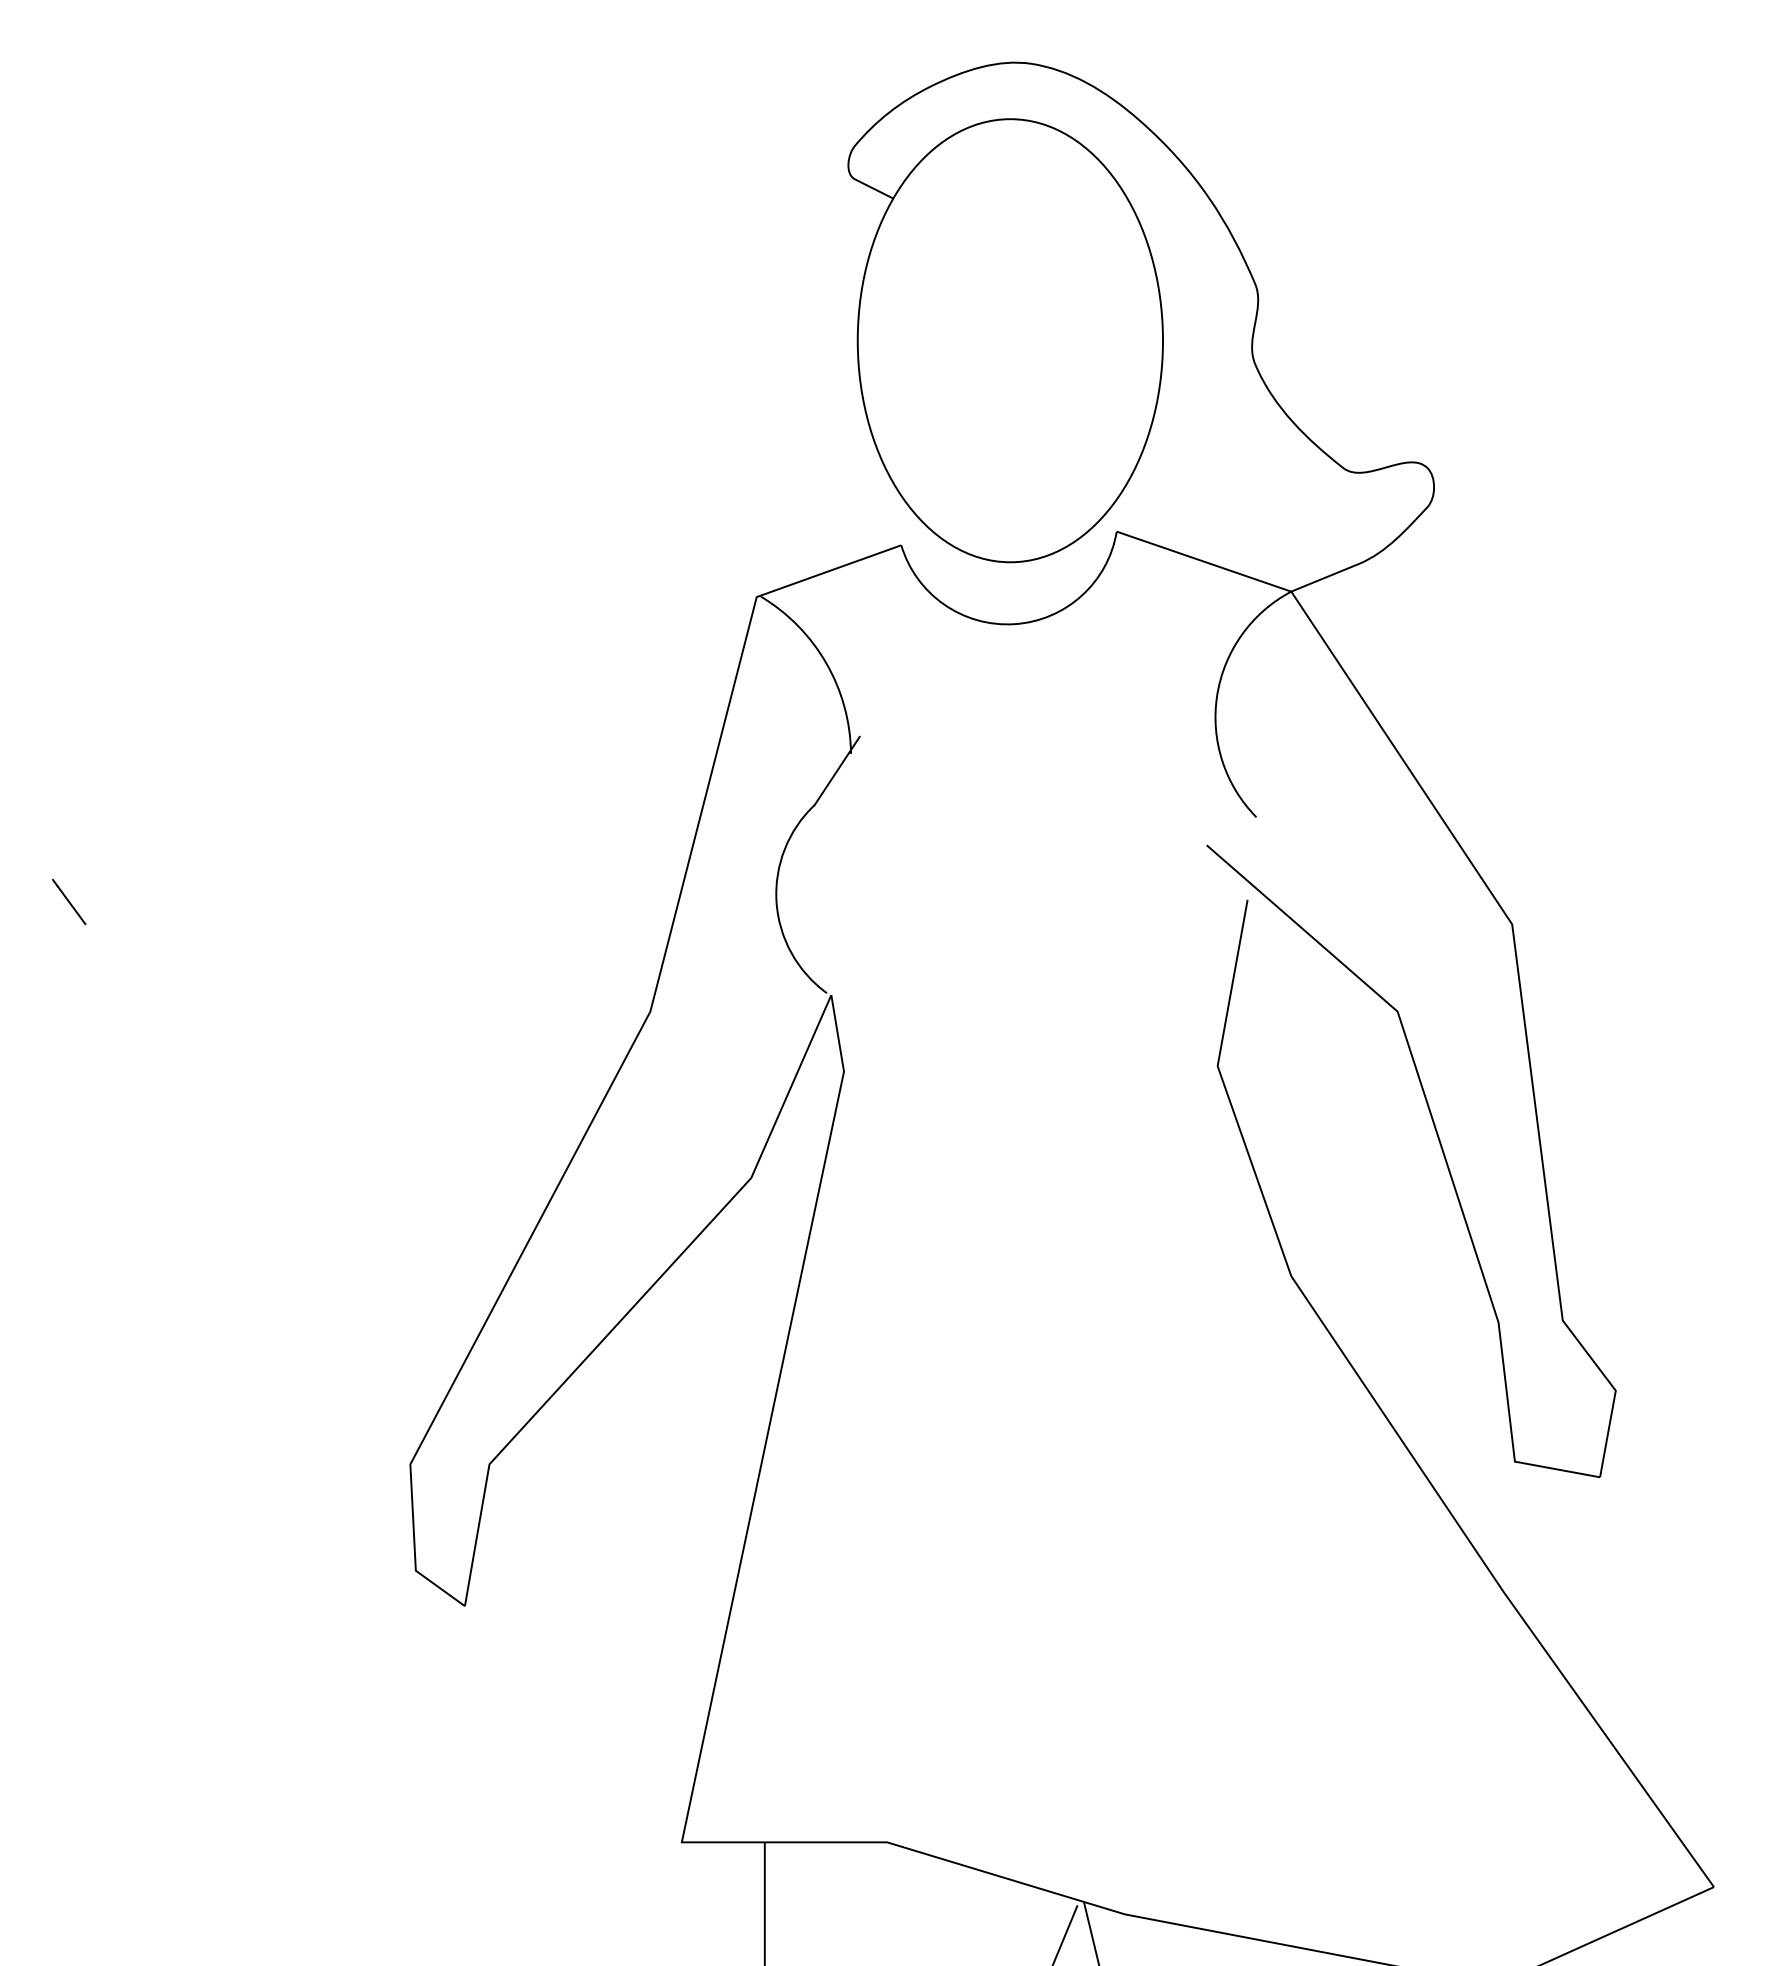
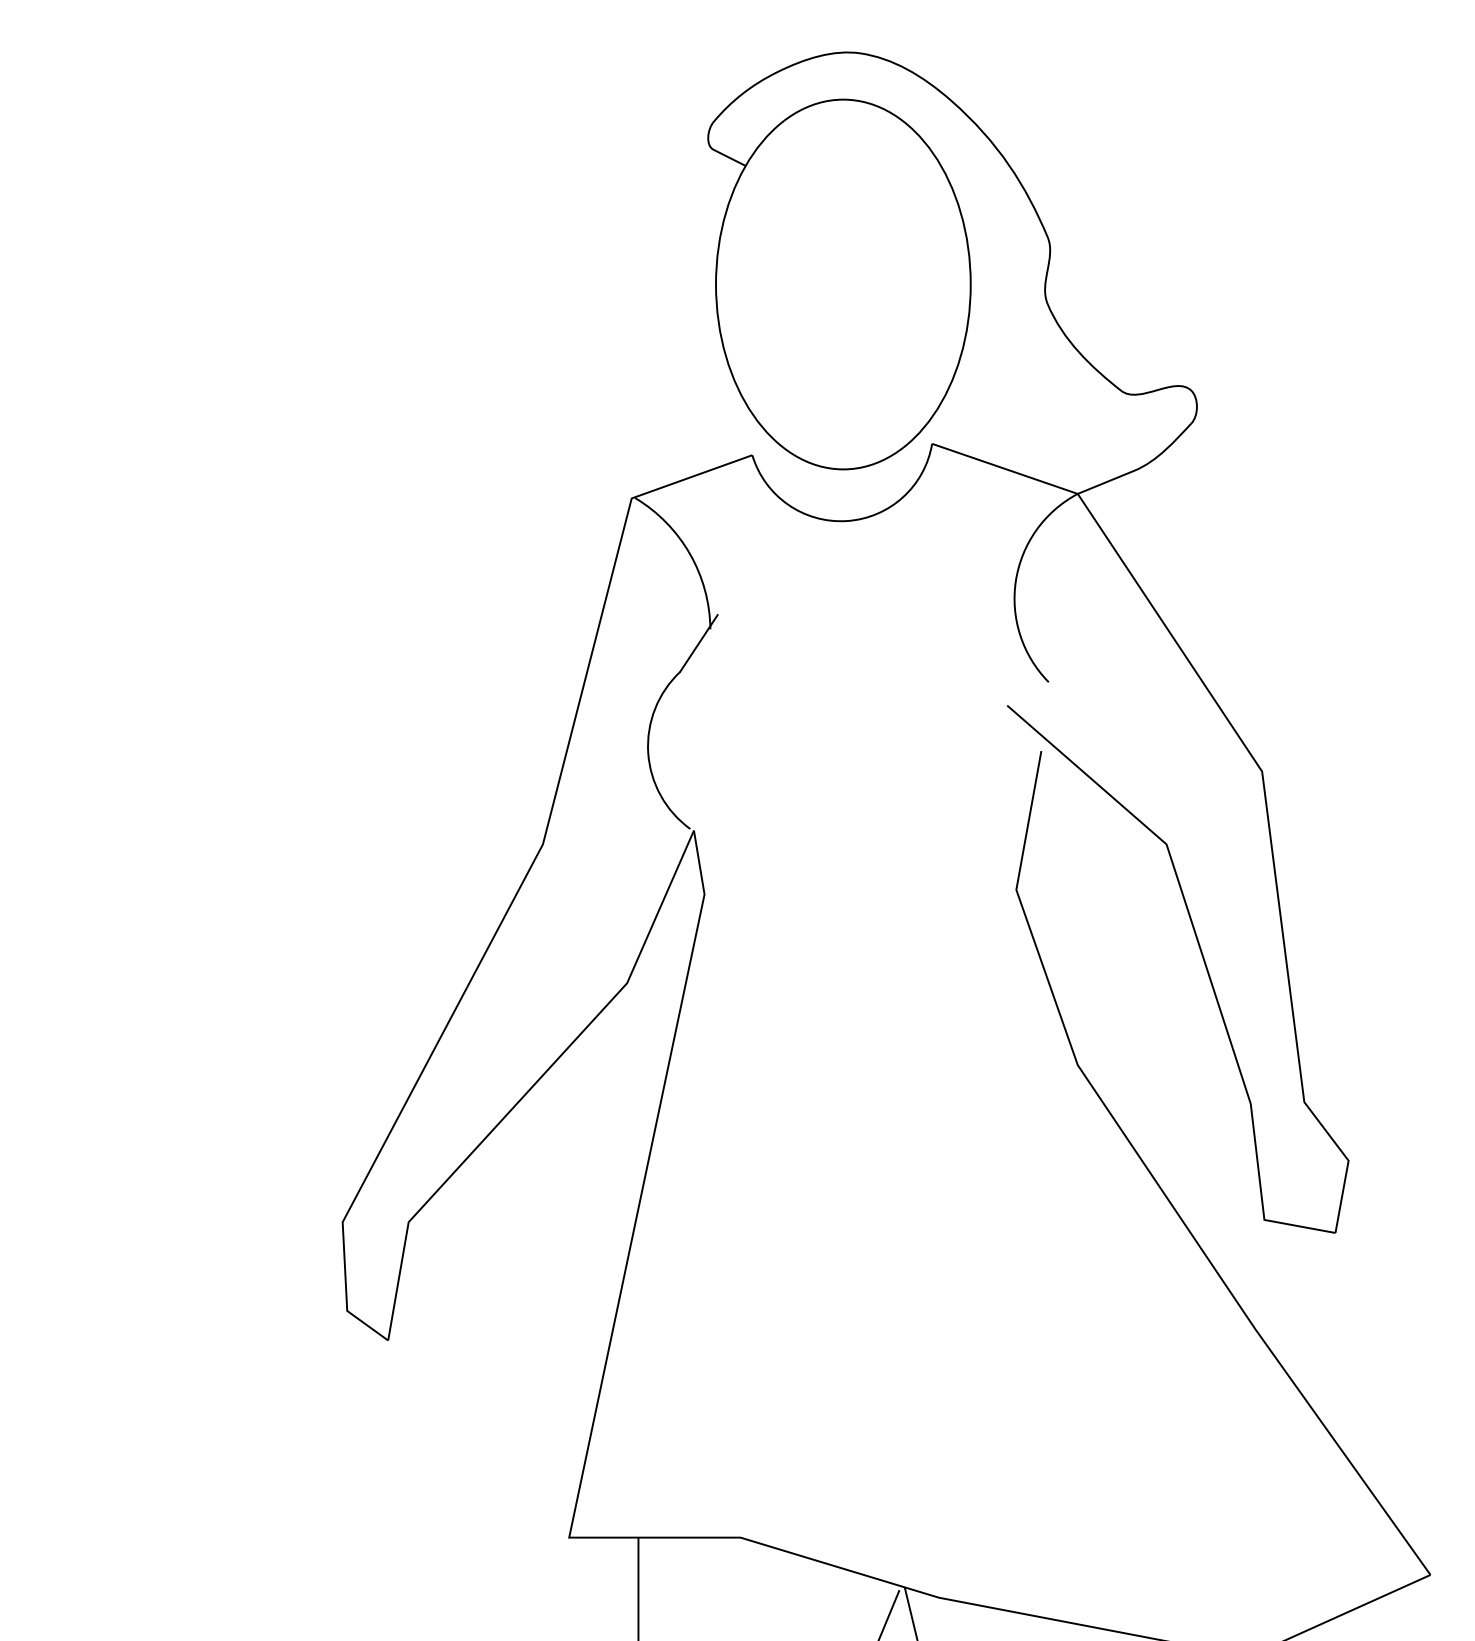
line: (69, 901) -> (58, 752), removed

